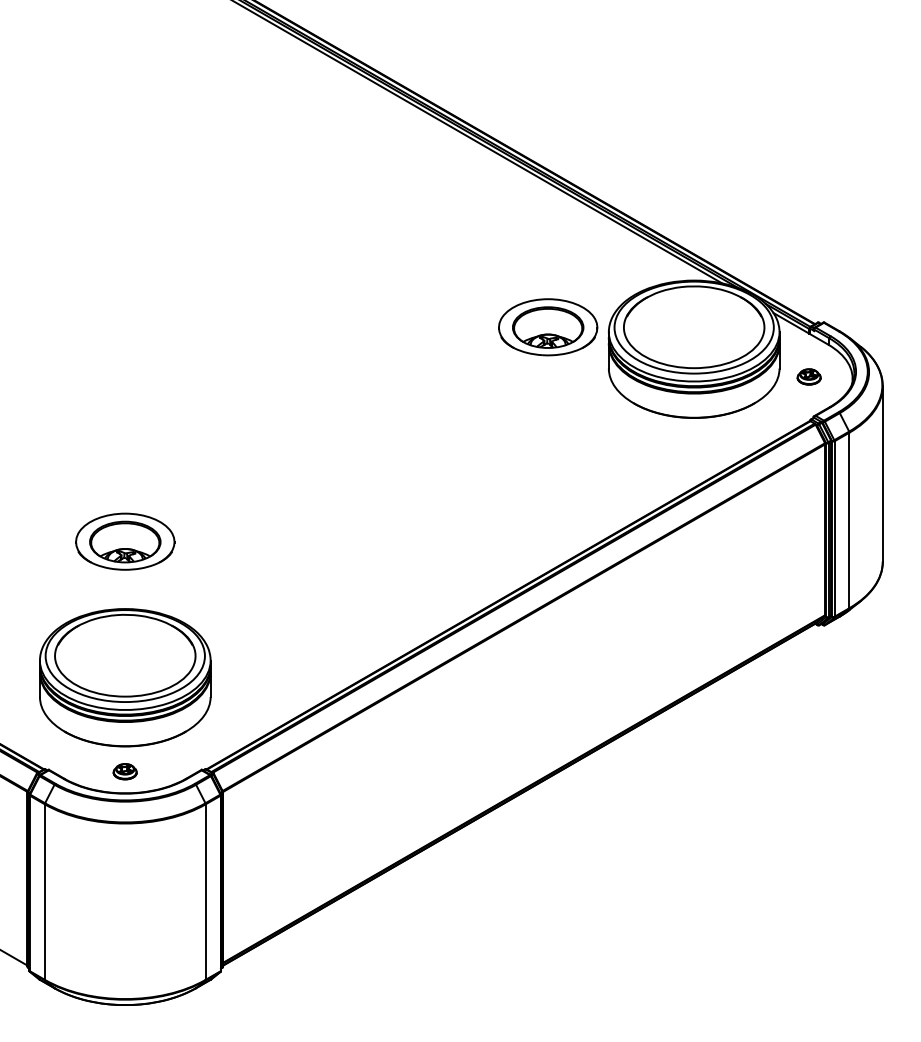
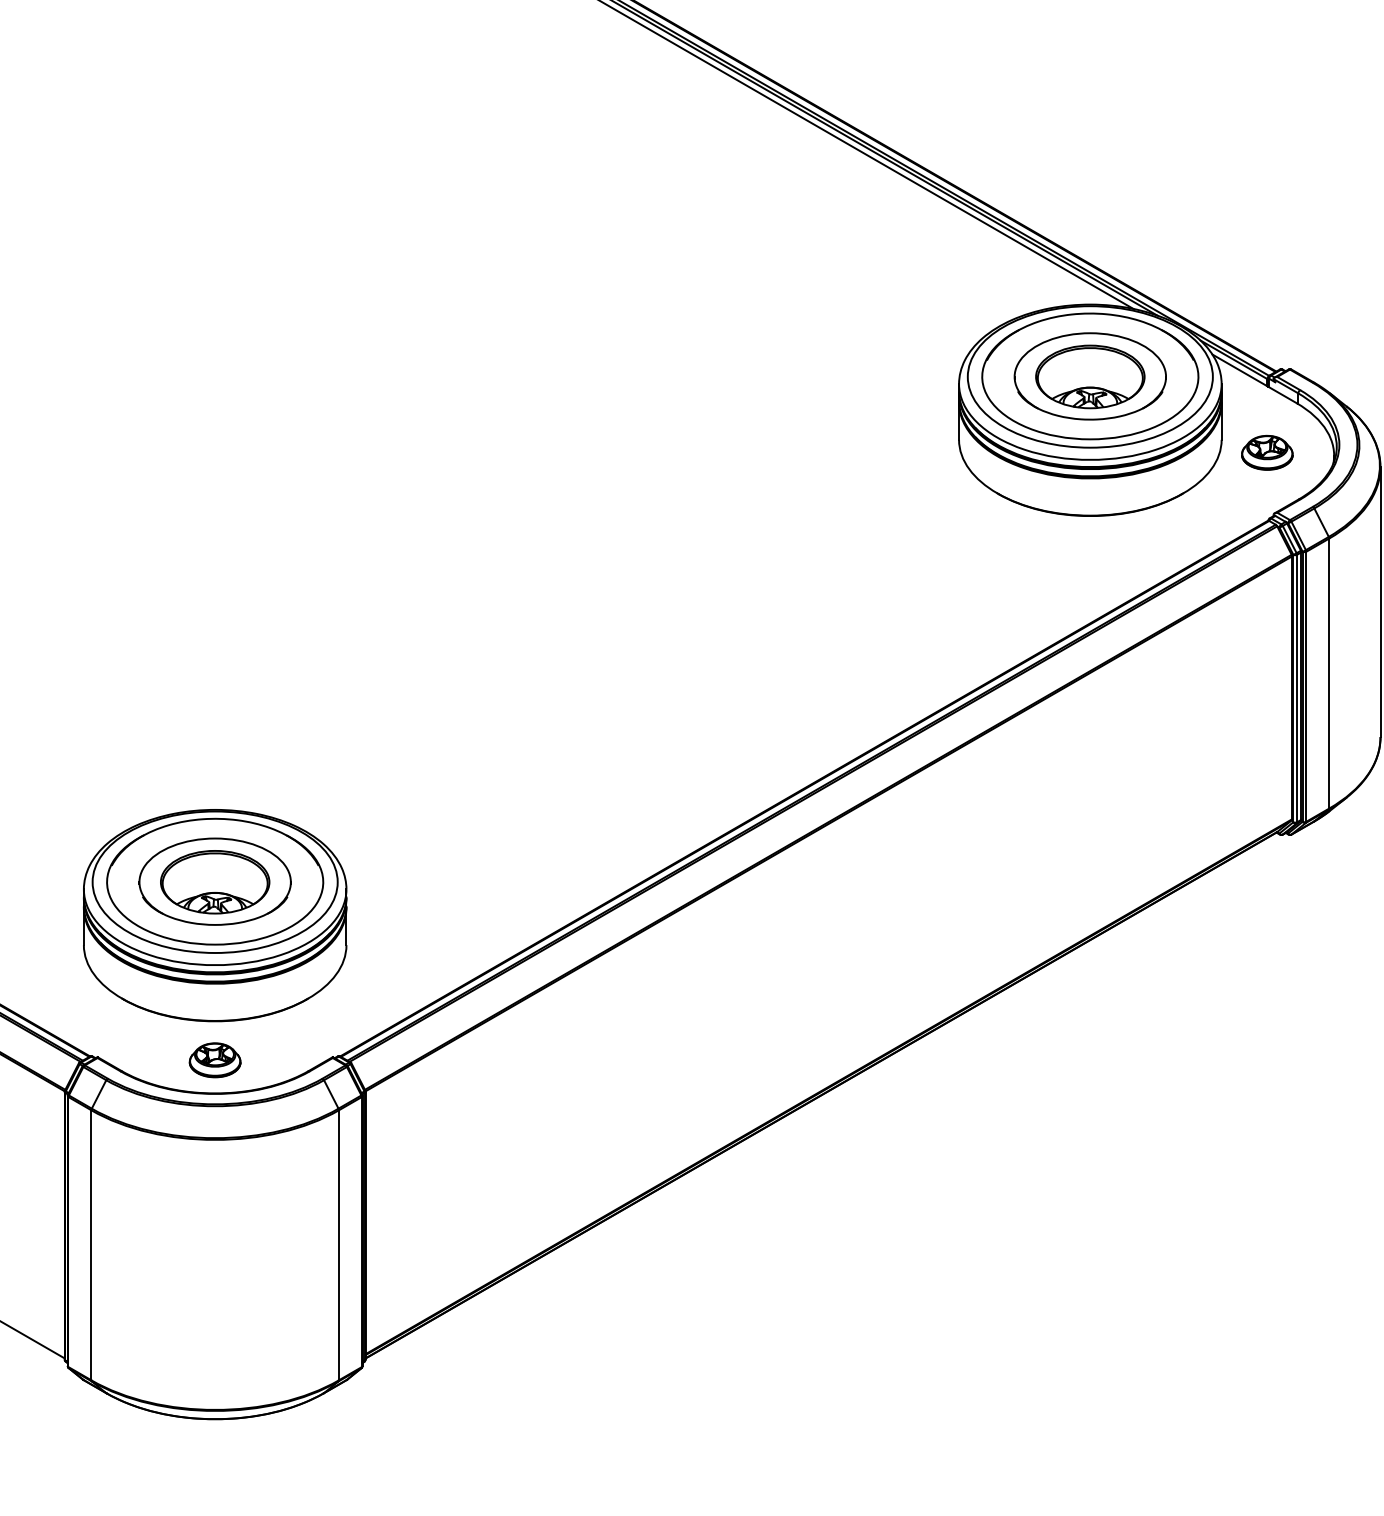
part: (548, 327) -> (1090, 376), moved
part: (808, 376) -> (1266, 452), size x1.43
part: (125, 541) -> (215, 881), moved
part: (124, 771) -> (213, 1059), size x1.43

